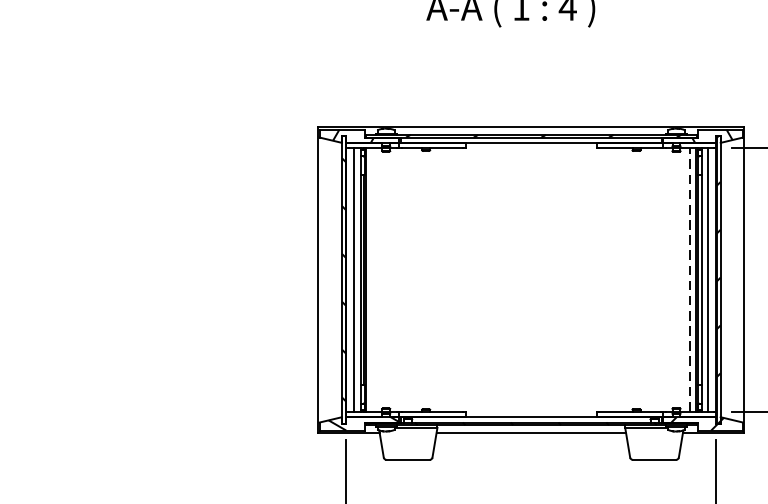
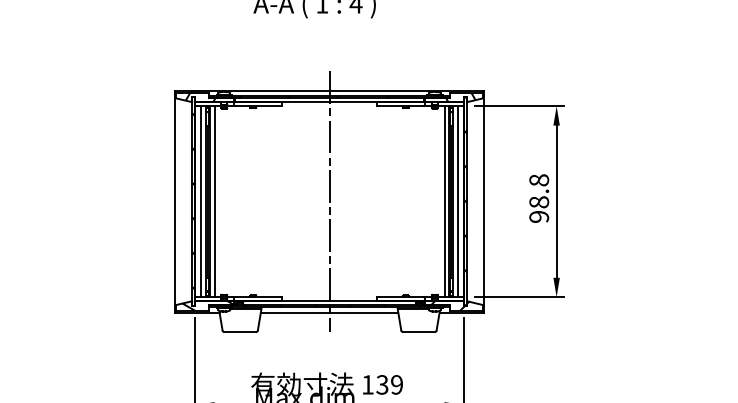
line: (372, 279) -> (214, 201), added
line: (531, 279) -> (329, 201), added
line: (689, 279) -> (444, 201), dashed -> solid

